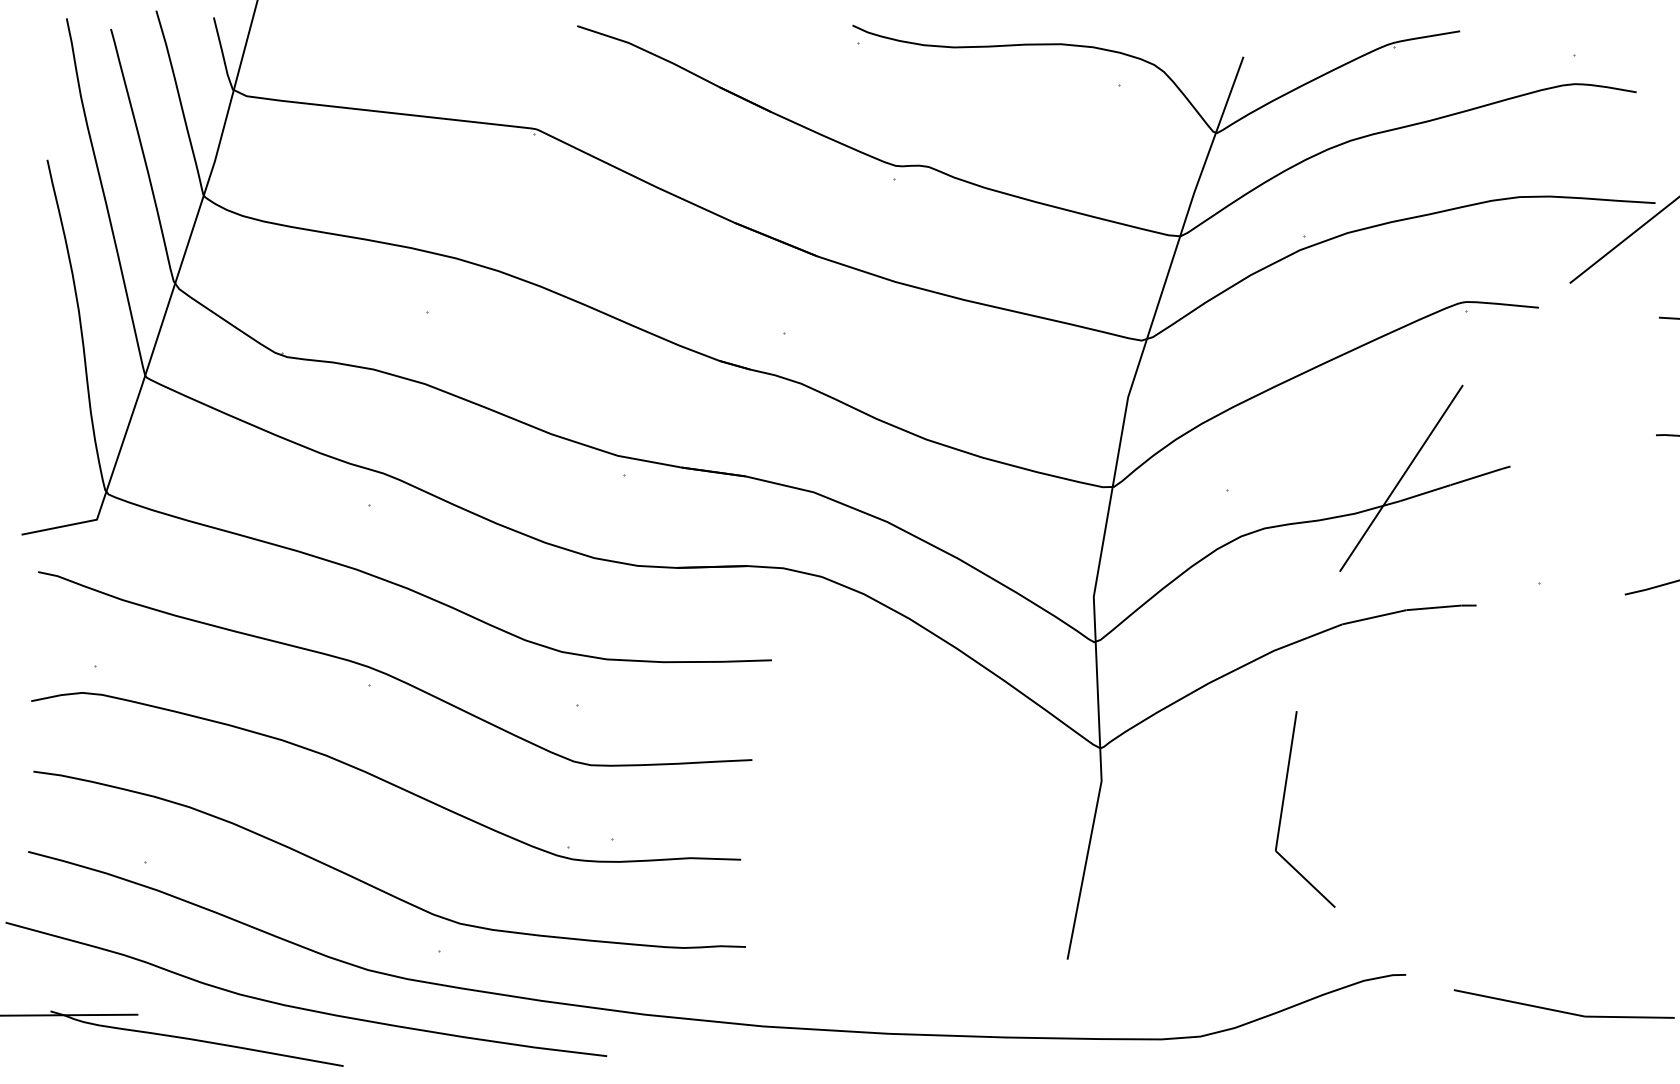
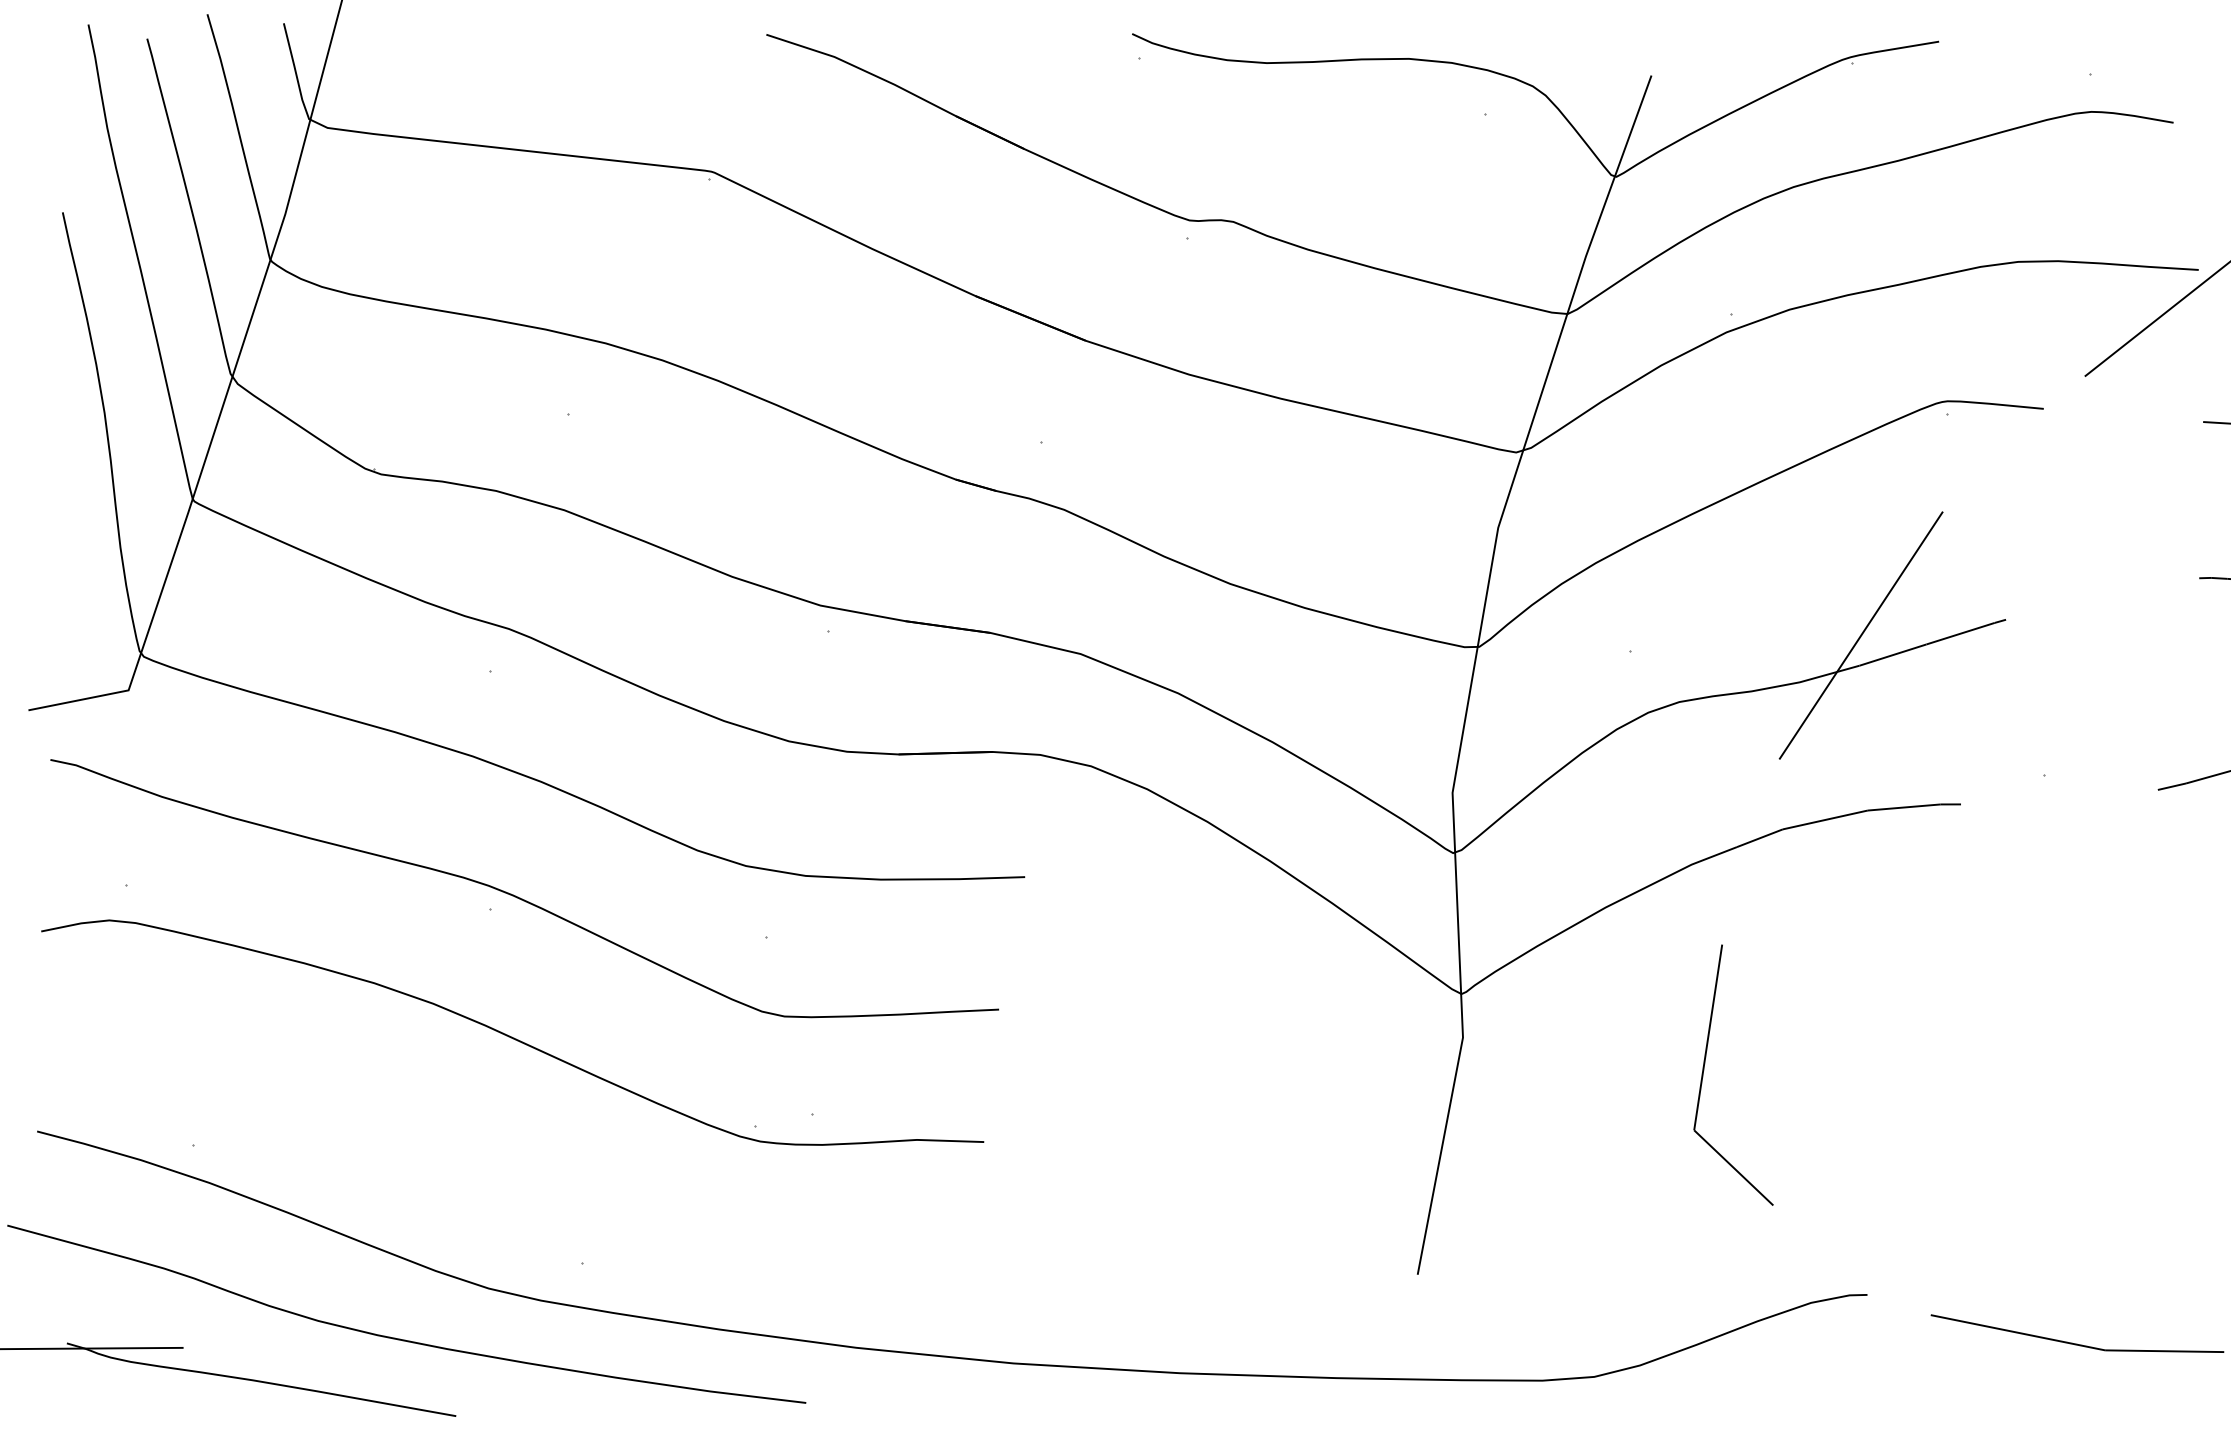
curve: (376, 887) -> (499, 1178), removed

